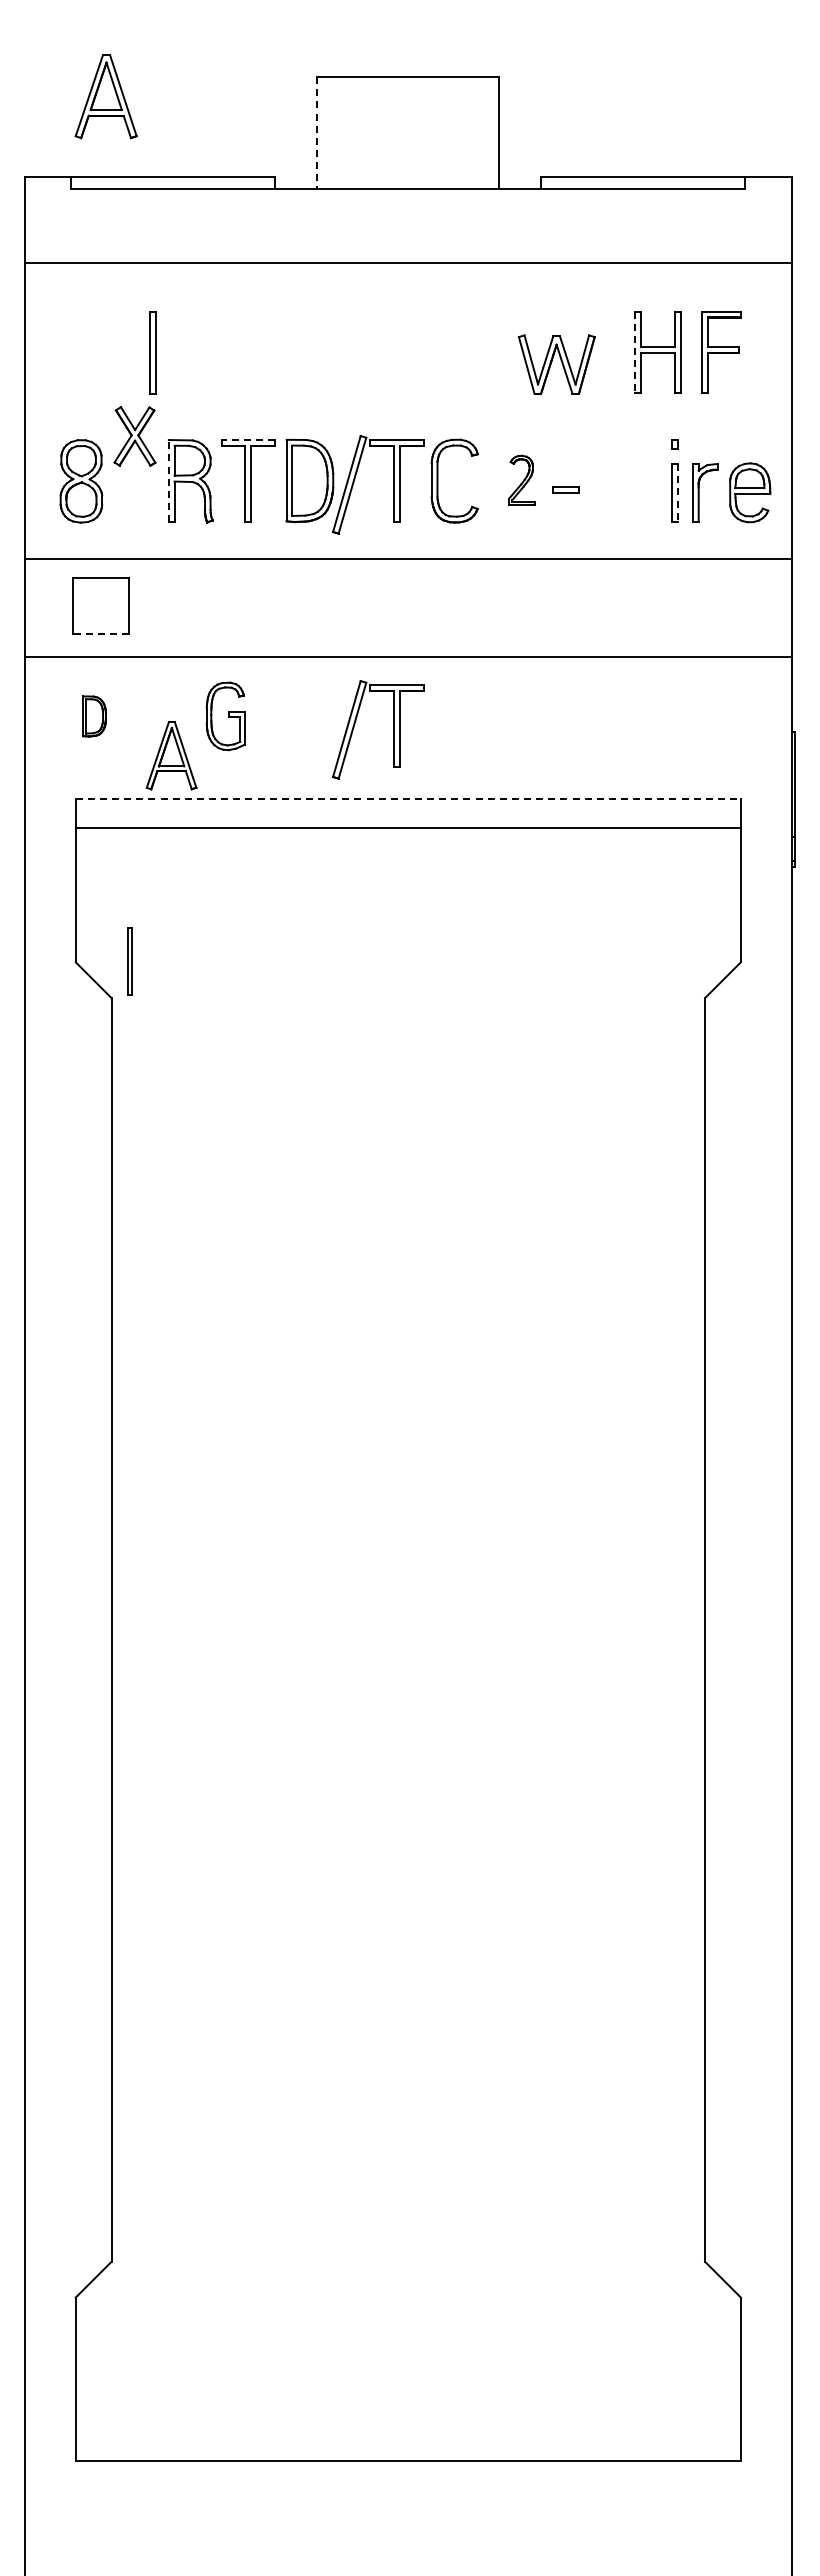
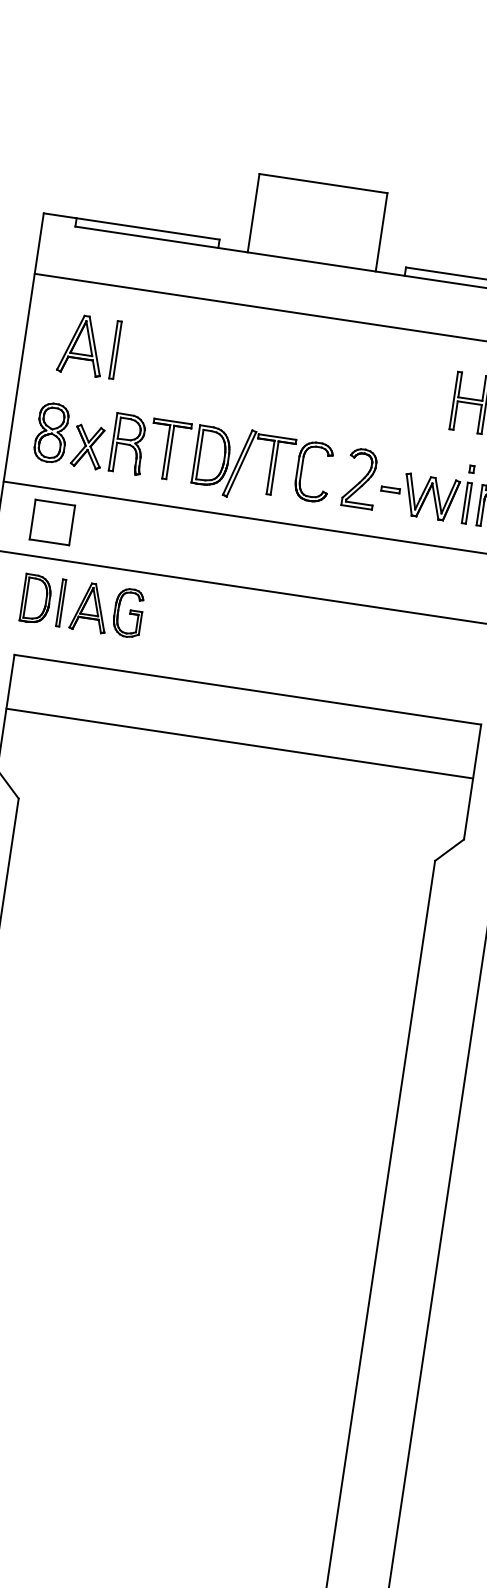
part: (105, 96) -> (82, 344), moved
line: (317, 133) -> (253, 213), dashed -> solid
line: (635, 352) -> (454, 400), dashed -> solid
part: (556, 364) -> (430, 497), moved
part: (134, 436) -> (87, 446), moved
line: (248, 440) -> (173, 421), dashed -> solid
line: (168, 480) -> (112, 441), dashed -> solid
part: (521, 480) -> (360, 478), size x1.67
line: (677, 492) -> (468, 503), dashed -> solid
line: (100, 634) -> (49, 542), dashed -> solid
part: (94, 716) -> (36, 599), size x1.67
part: (393, 729) -> (244, 639), removed
part: (171, 755) -> (90, 607), moved
line: (408, 798) -> (247, 689), dashed -> solid
line: (407, 828) -> (239, 743), moved
part: (129, 961) -> (60, 602), moved

